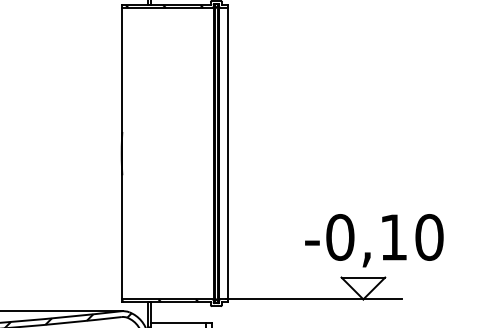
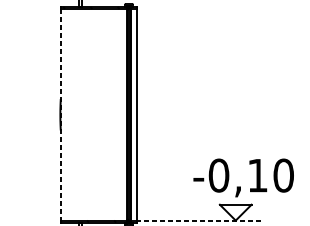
line: (122, 153) -> (60, 114), solid -> dashed
line: (314, 299) -> (200, 220), solid -> dashed

